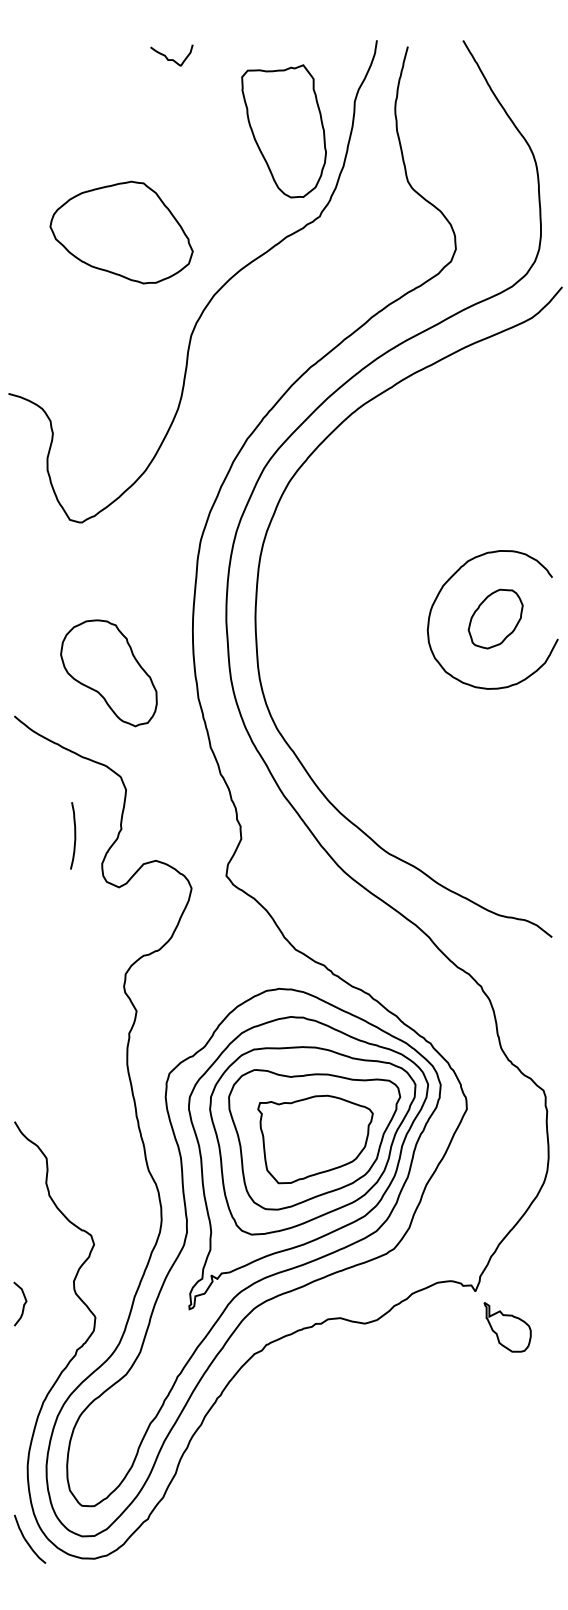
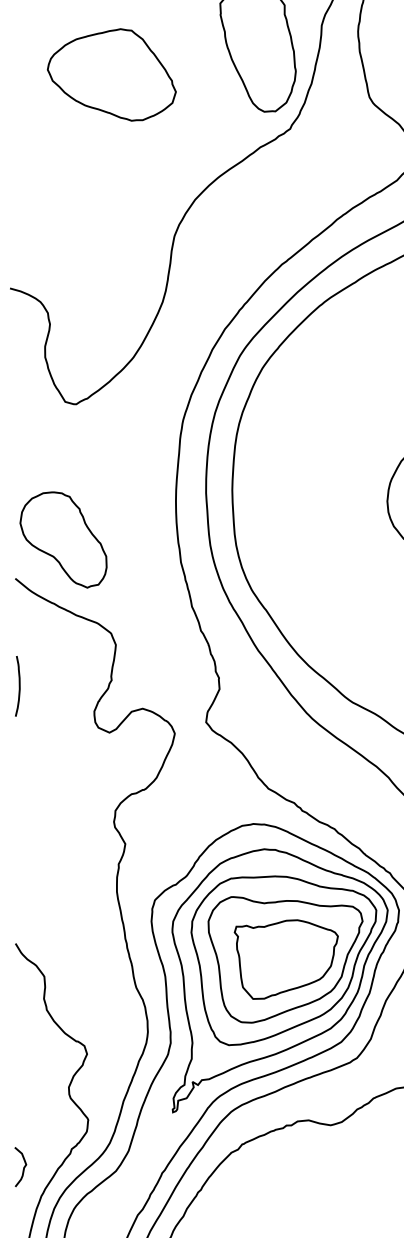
part: (121, 232) -> (111, 74), moved
part: (108, 673) -> (63, 540), moved
curve: (74, 835) -> (19, 685), moved
curve: (23, 1304) -> (23, 1167), moved

